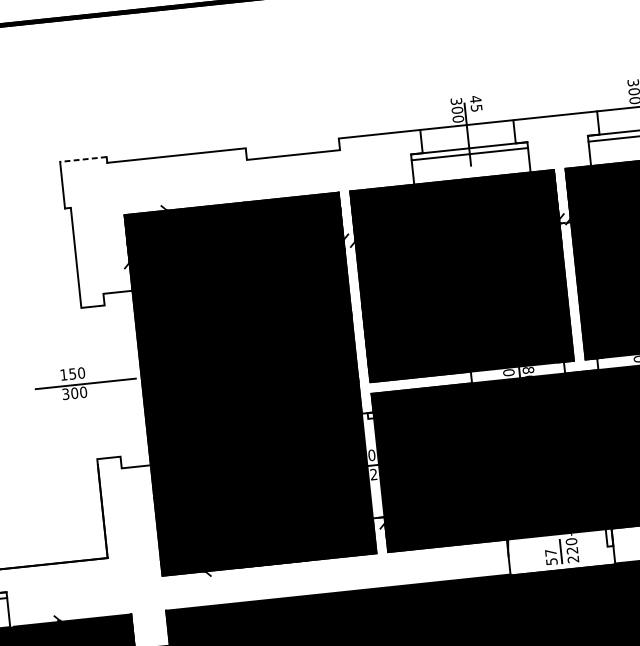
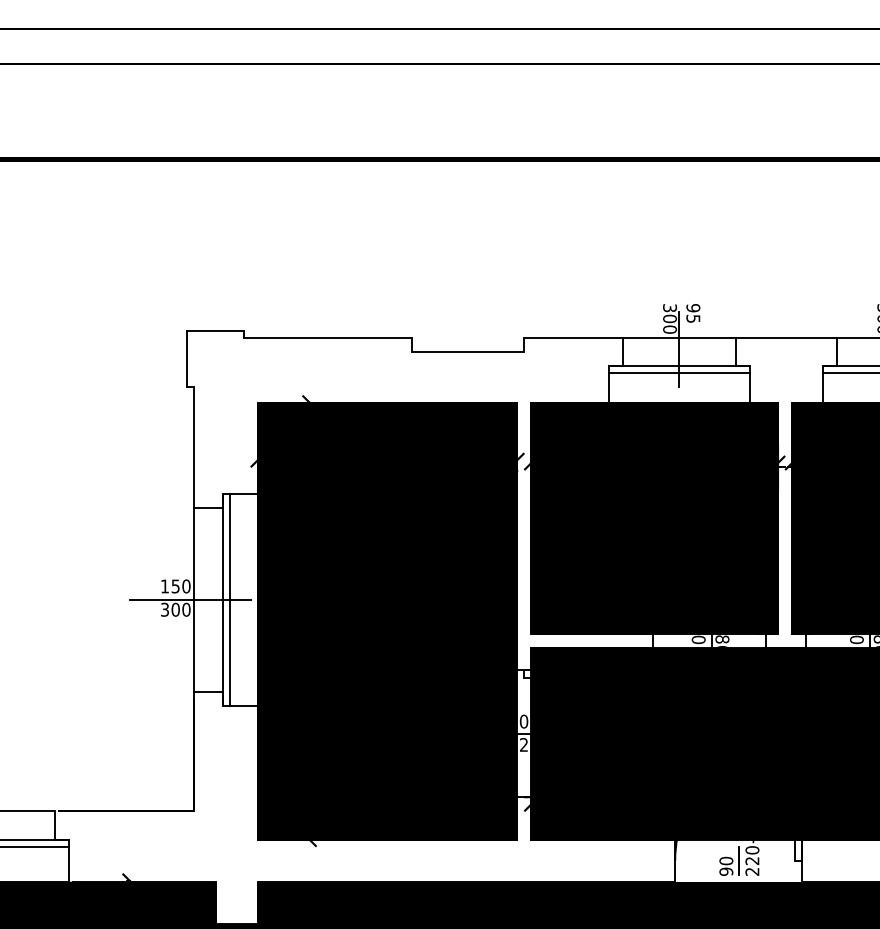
text: (475, 98) -> (693, 307), 45 -> 95
line: (83, 159) -> (215, 330), dashed -> solid
line: (112, 380) -> (222, 599), added
line: (118, 380) -> (229, 599), added
line: (89, 383) -> (194, 599), added
text: (551, 556) -> (726, 865), 57 -> 90

